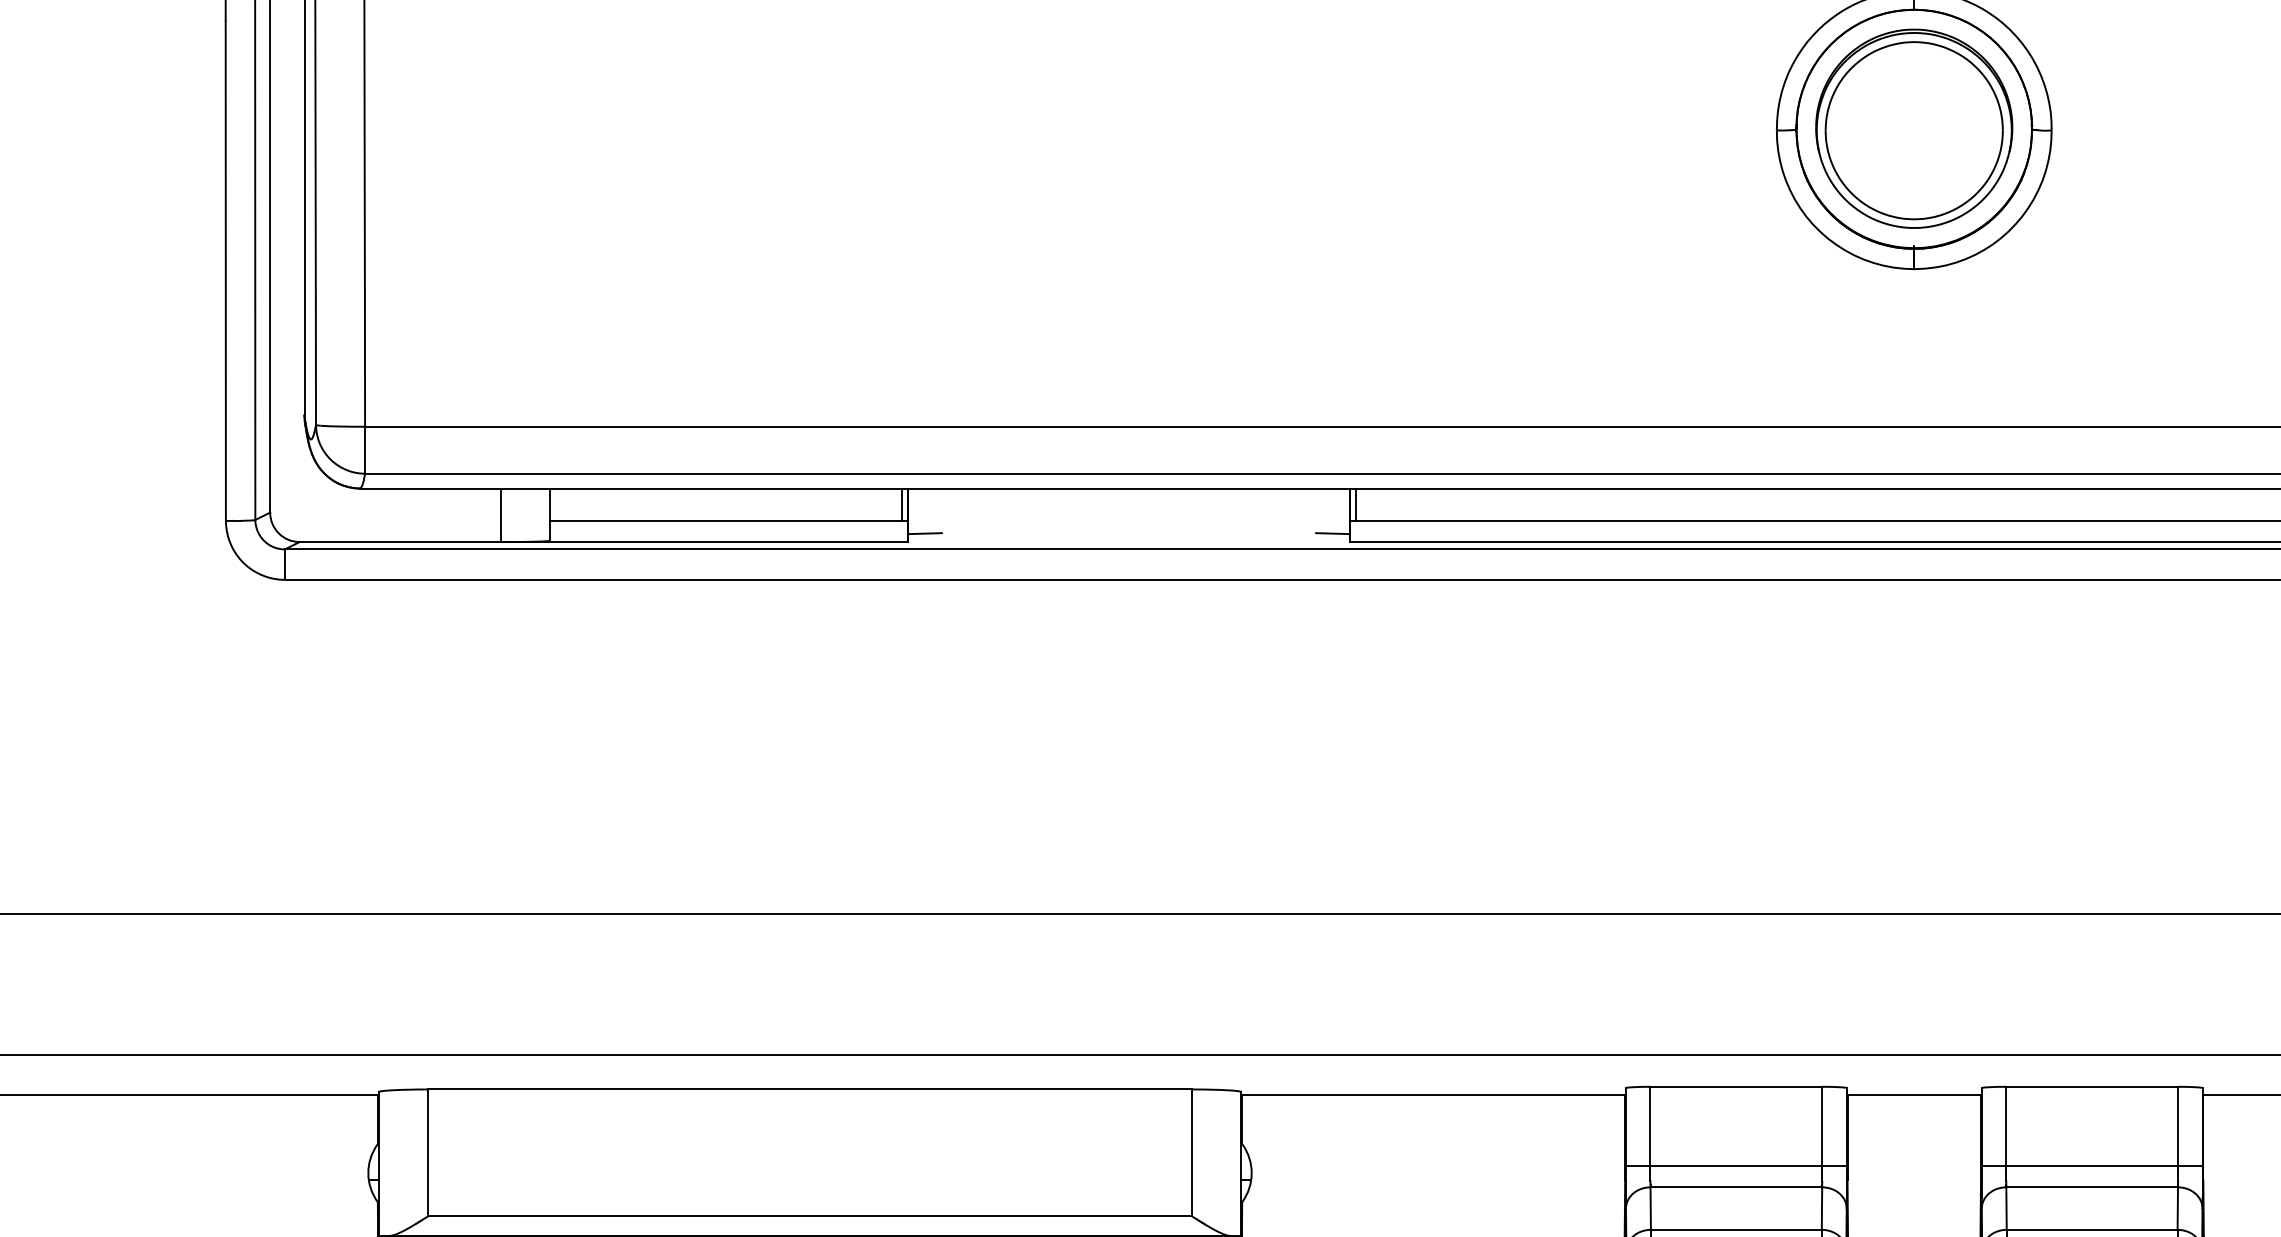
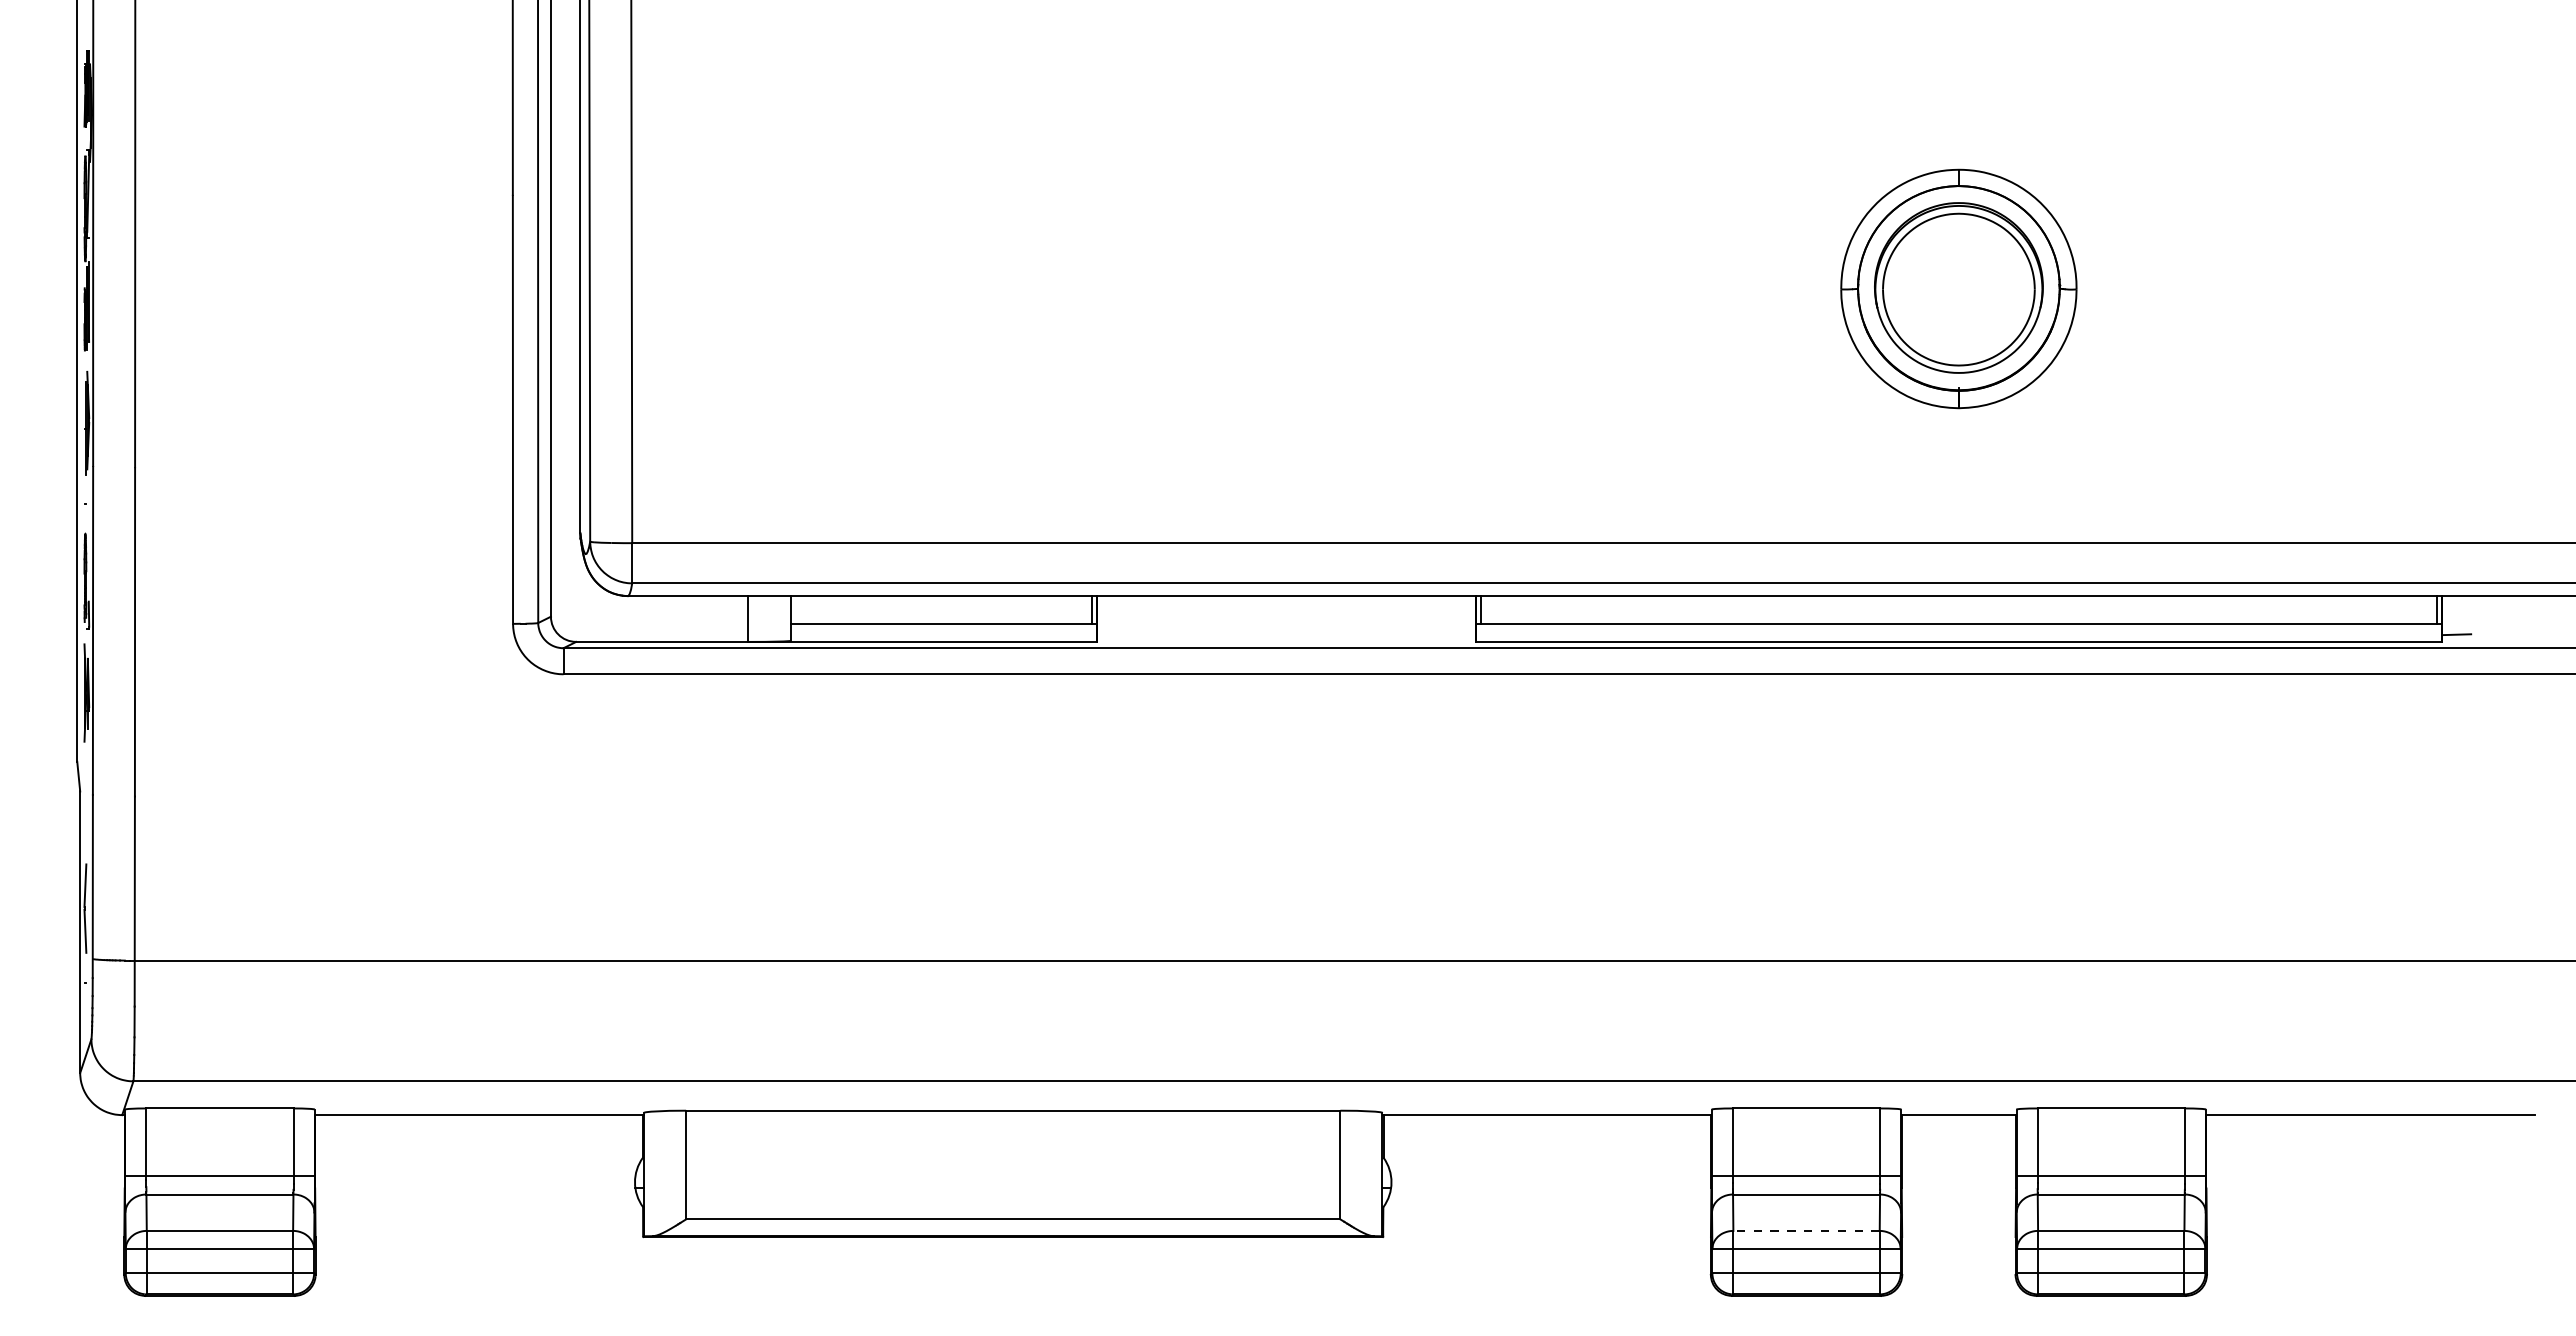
line: (924, 533) -> (1111, 634), removed
line: (1332, 533) -> (1460, 634), removed
line: (1736, 1229) -> (1806, 1230), solid -> dashed

